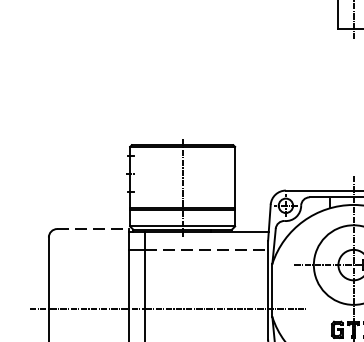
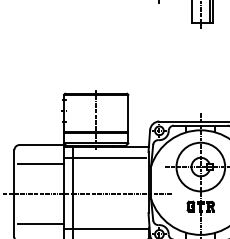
line: (94, 229) -> (42, 145), dashed -> solid
line: (204, 251) -> (109, 158), dashed -> solid
line: (91, 259) -> (40, 163), added

